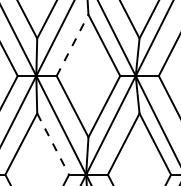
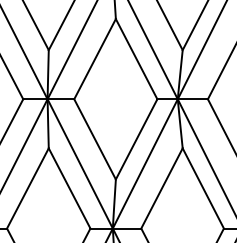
line: (72, 44) -> (95, 58), dashed -> solid
line: (53, 144) -> (69, 188), dashed -> solid

